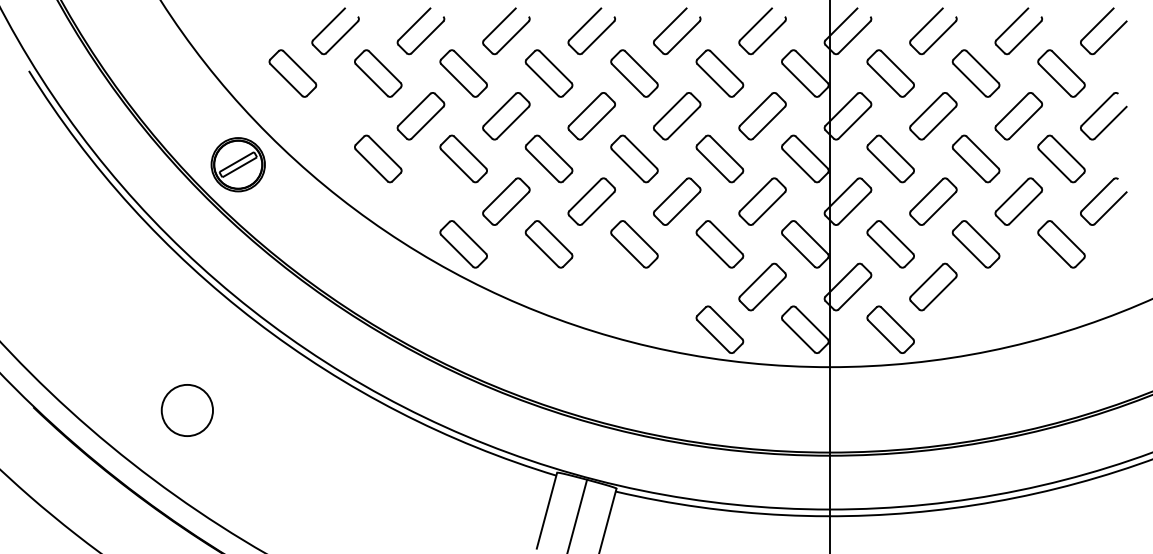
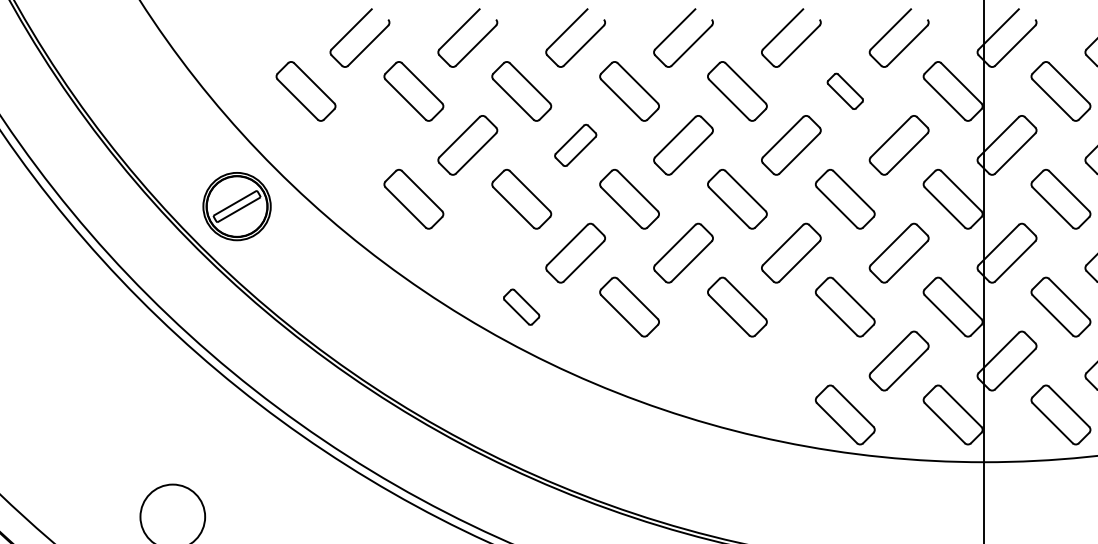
part: (719, 73) -> (844, 91), size x0.6
part: (506, 116) -> (575, 145), size x0.7
part: (463, 244) -> (521, 307), size x0.6

